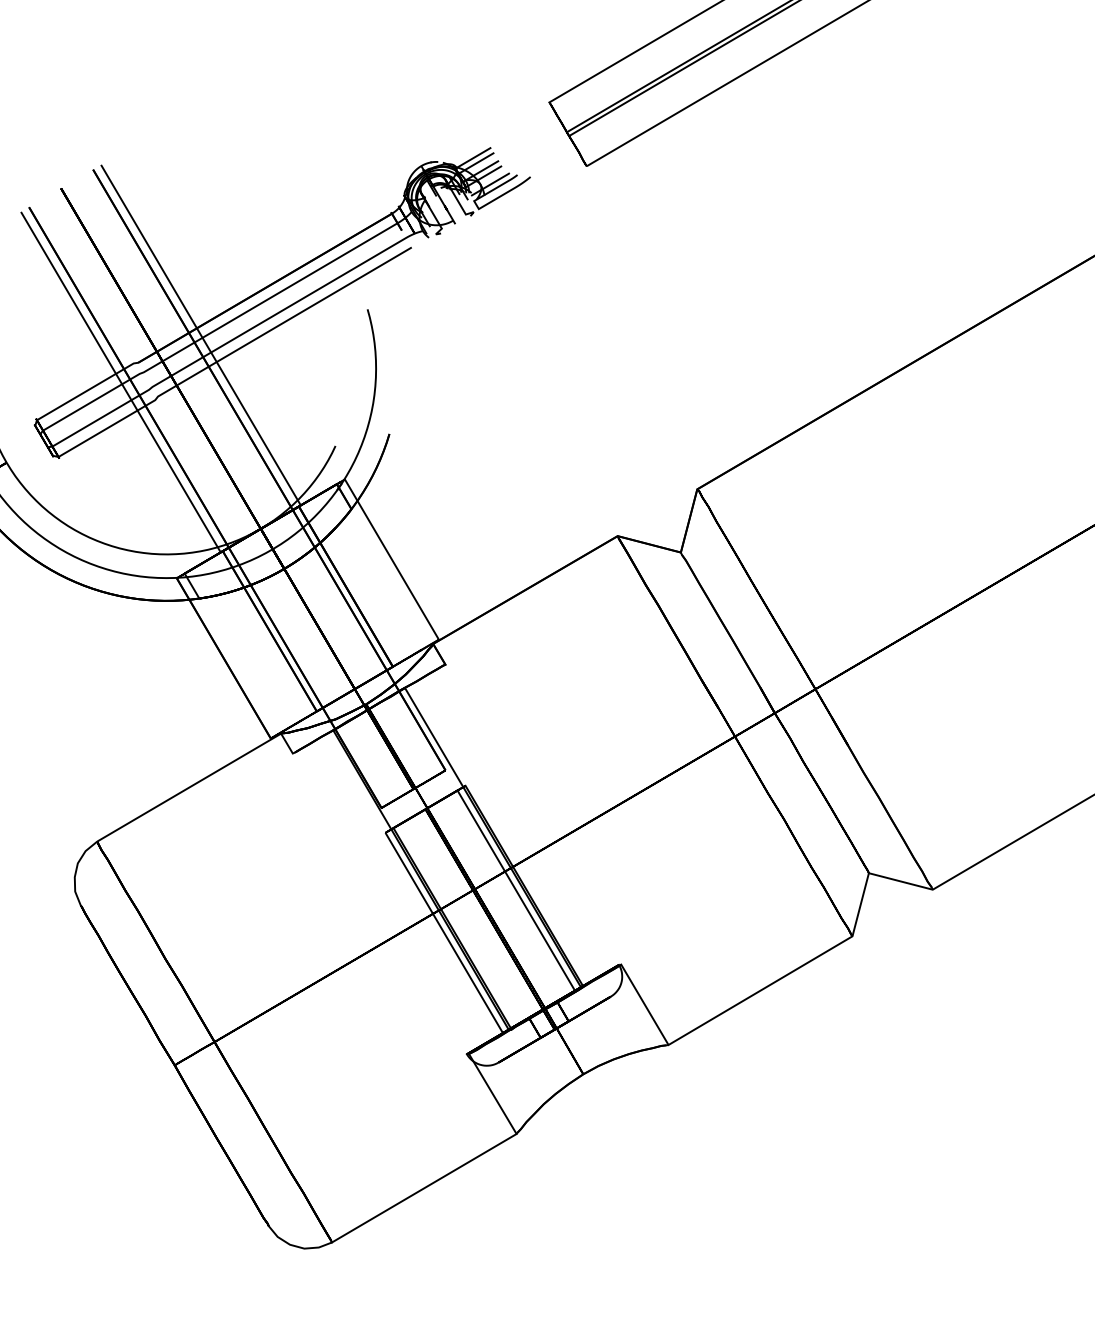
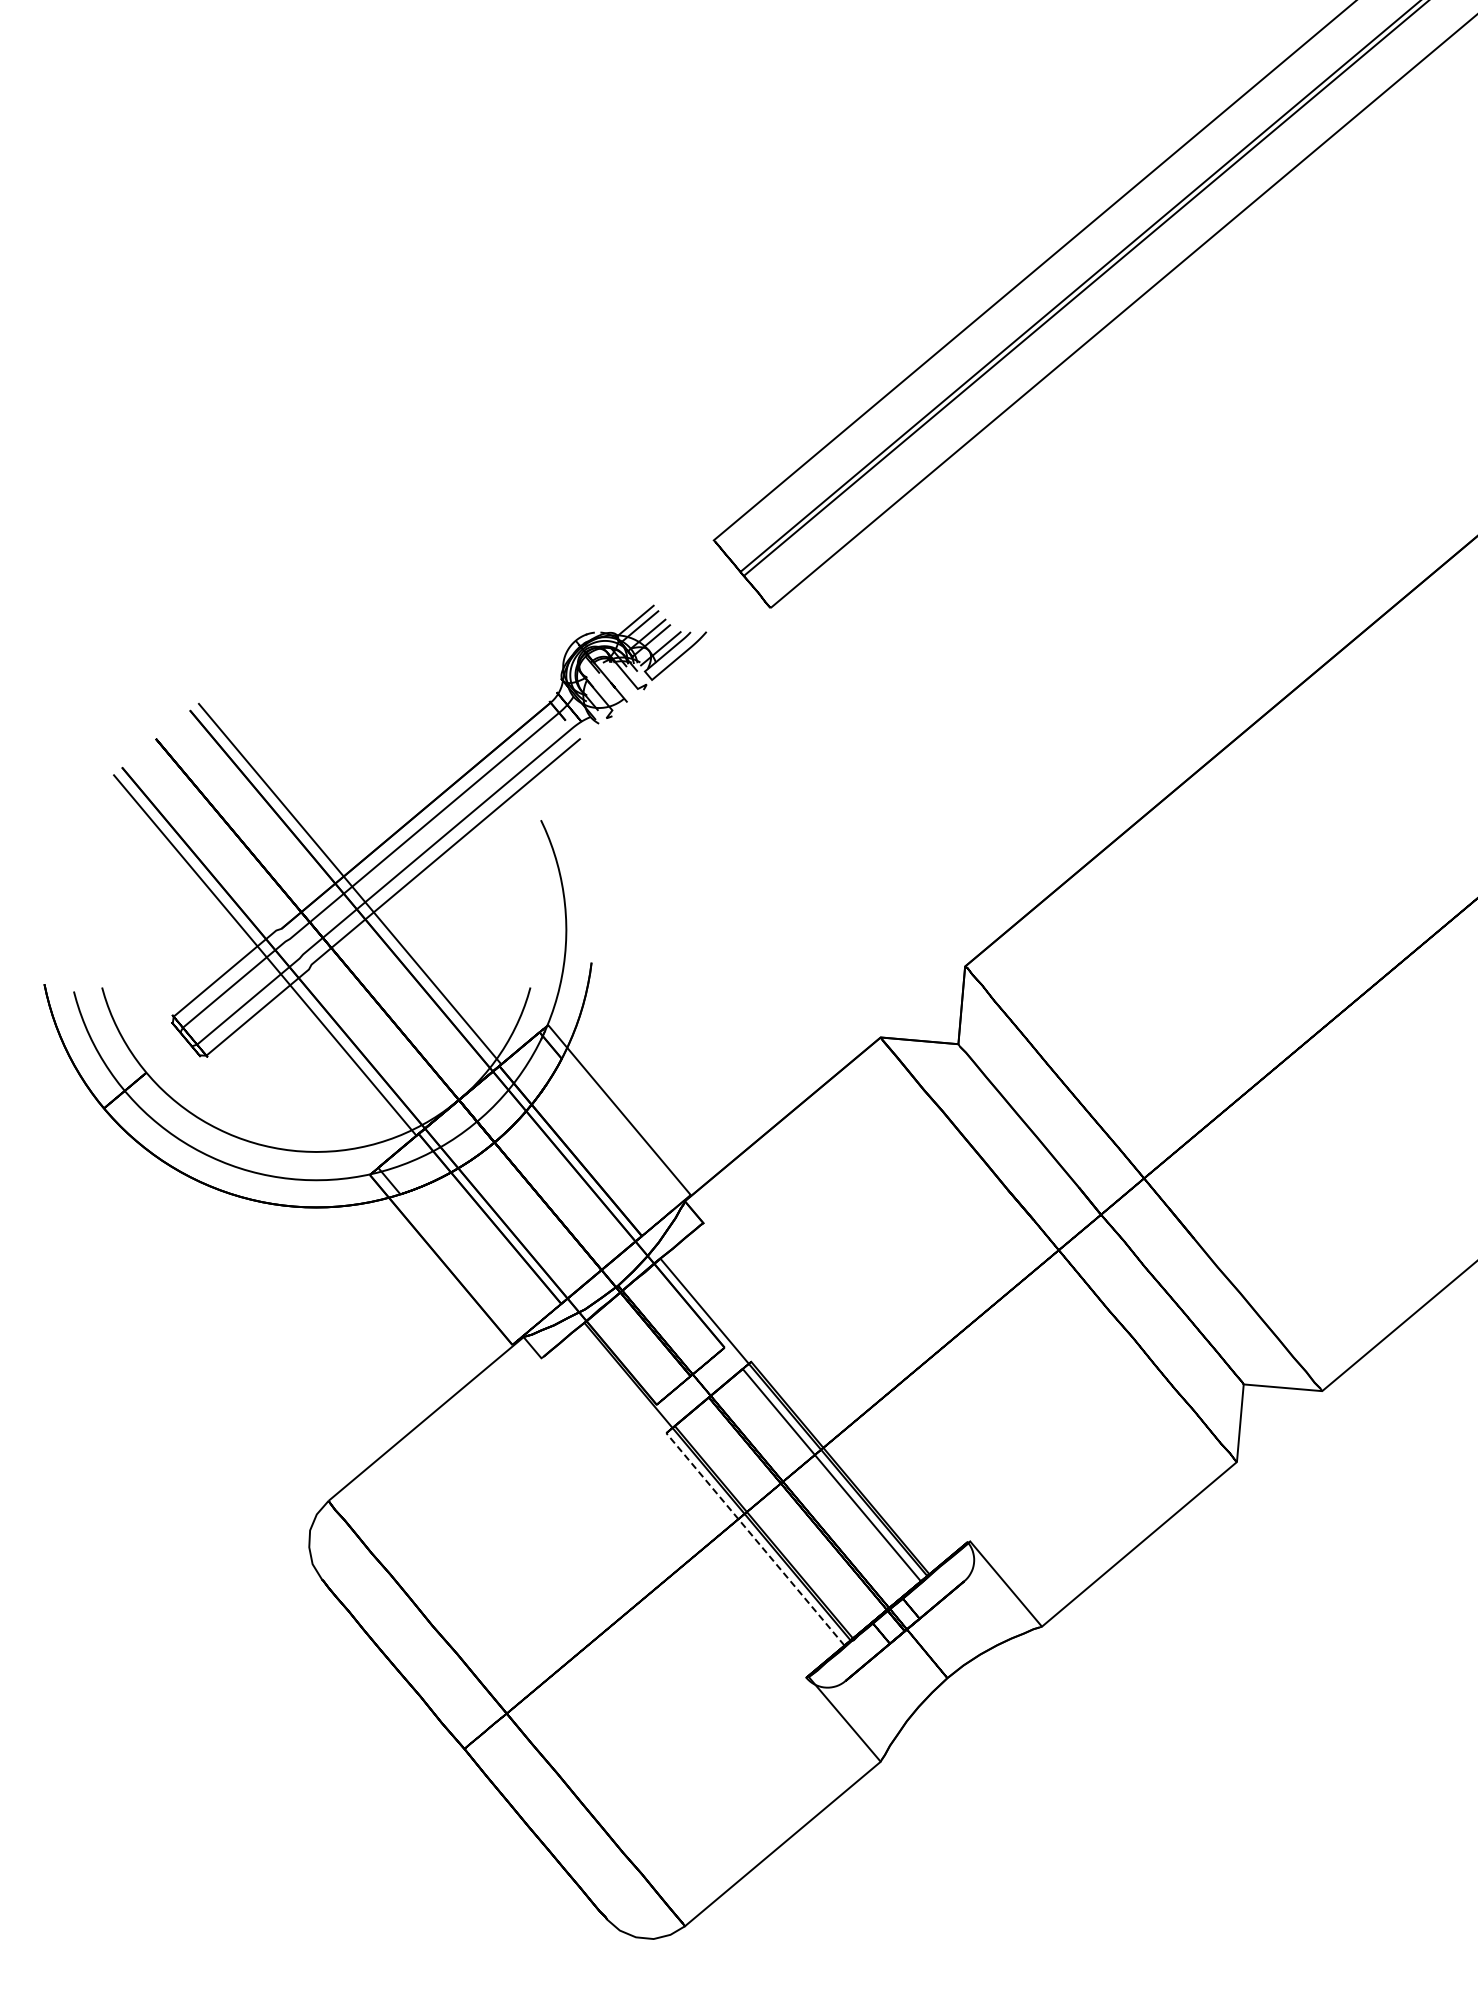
line: (444, 933) -> (755, 1539), solid -> dashed

